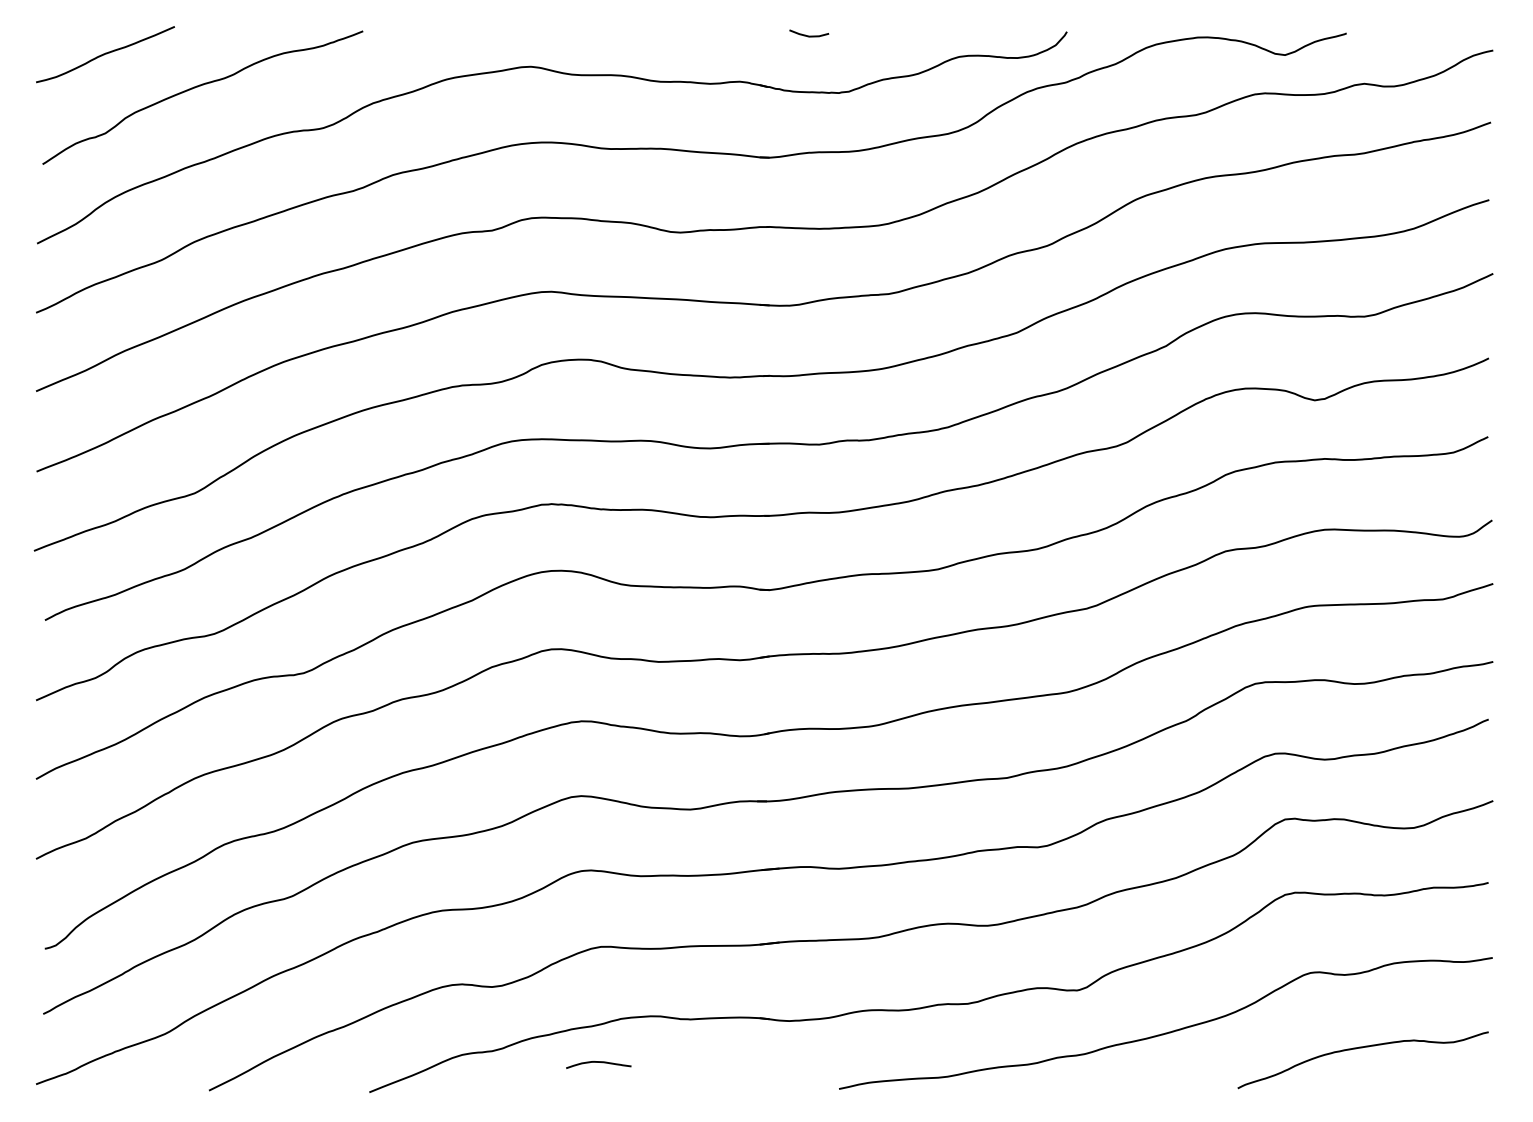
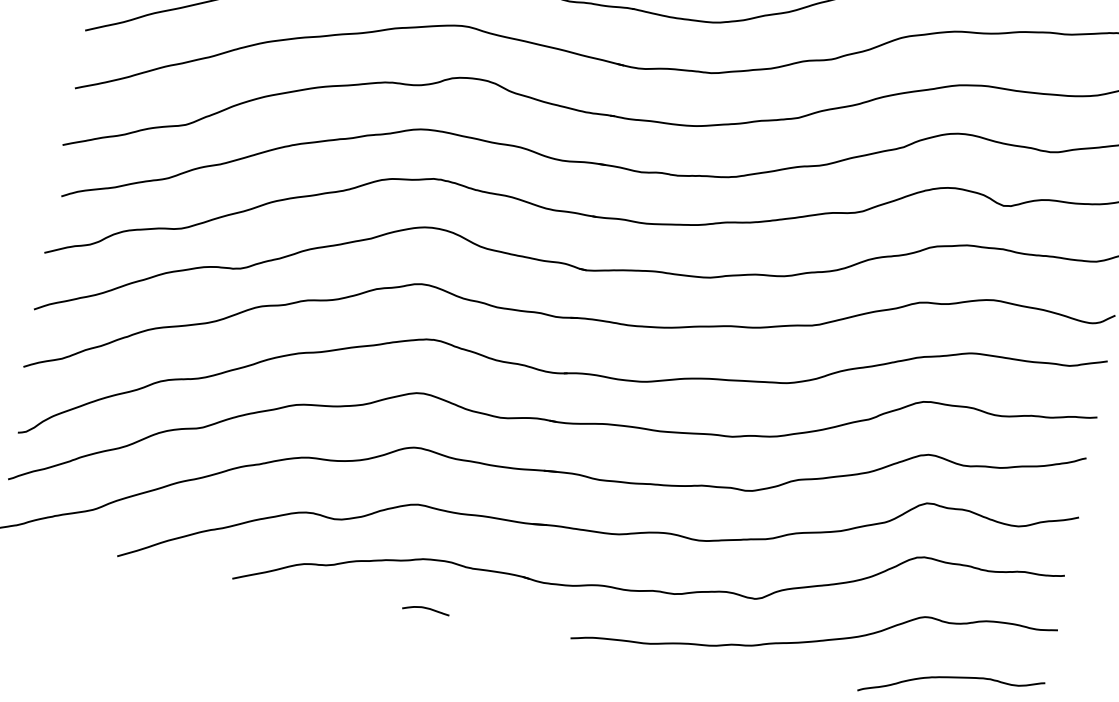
curve: (598, 1062) -> (426, 608), moved

